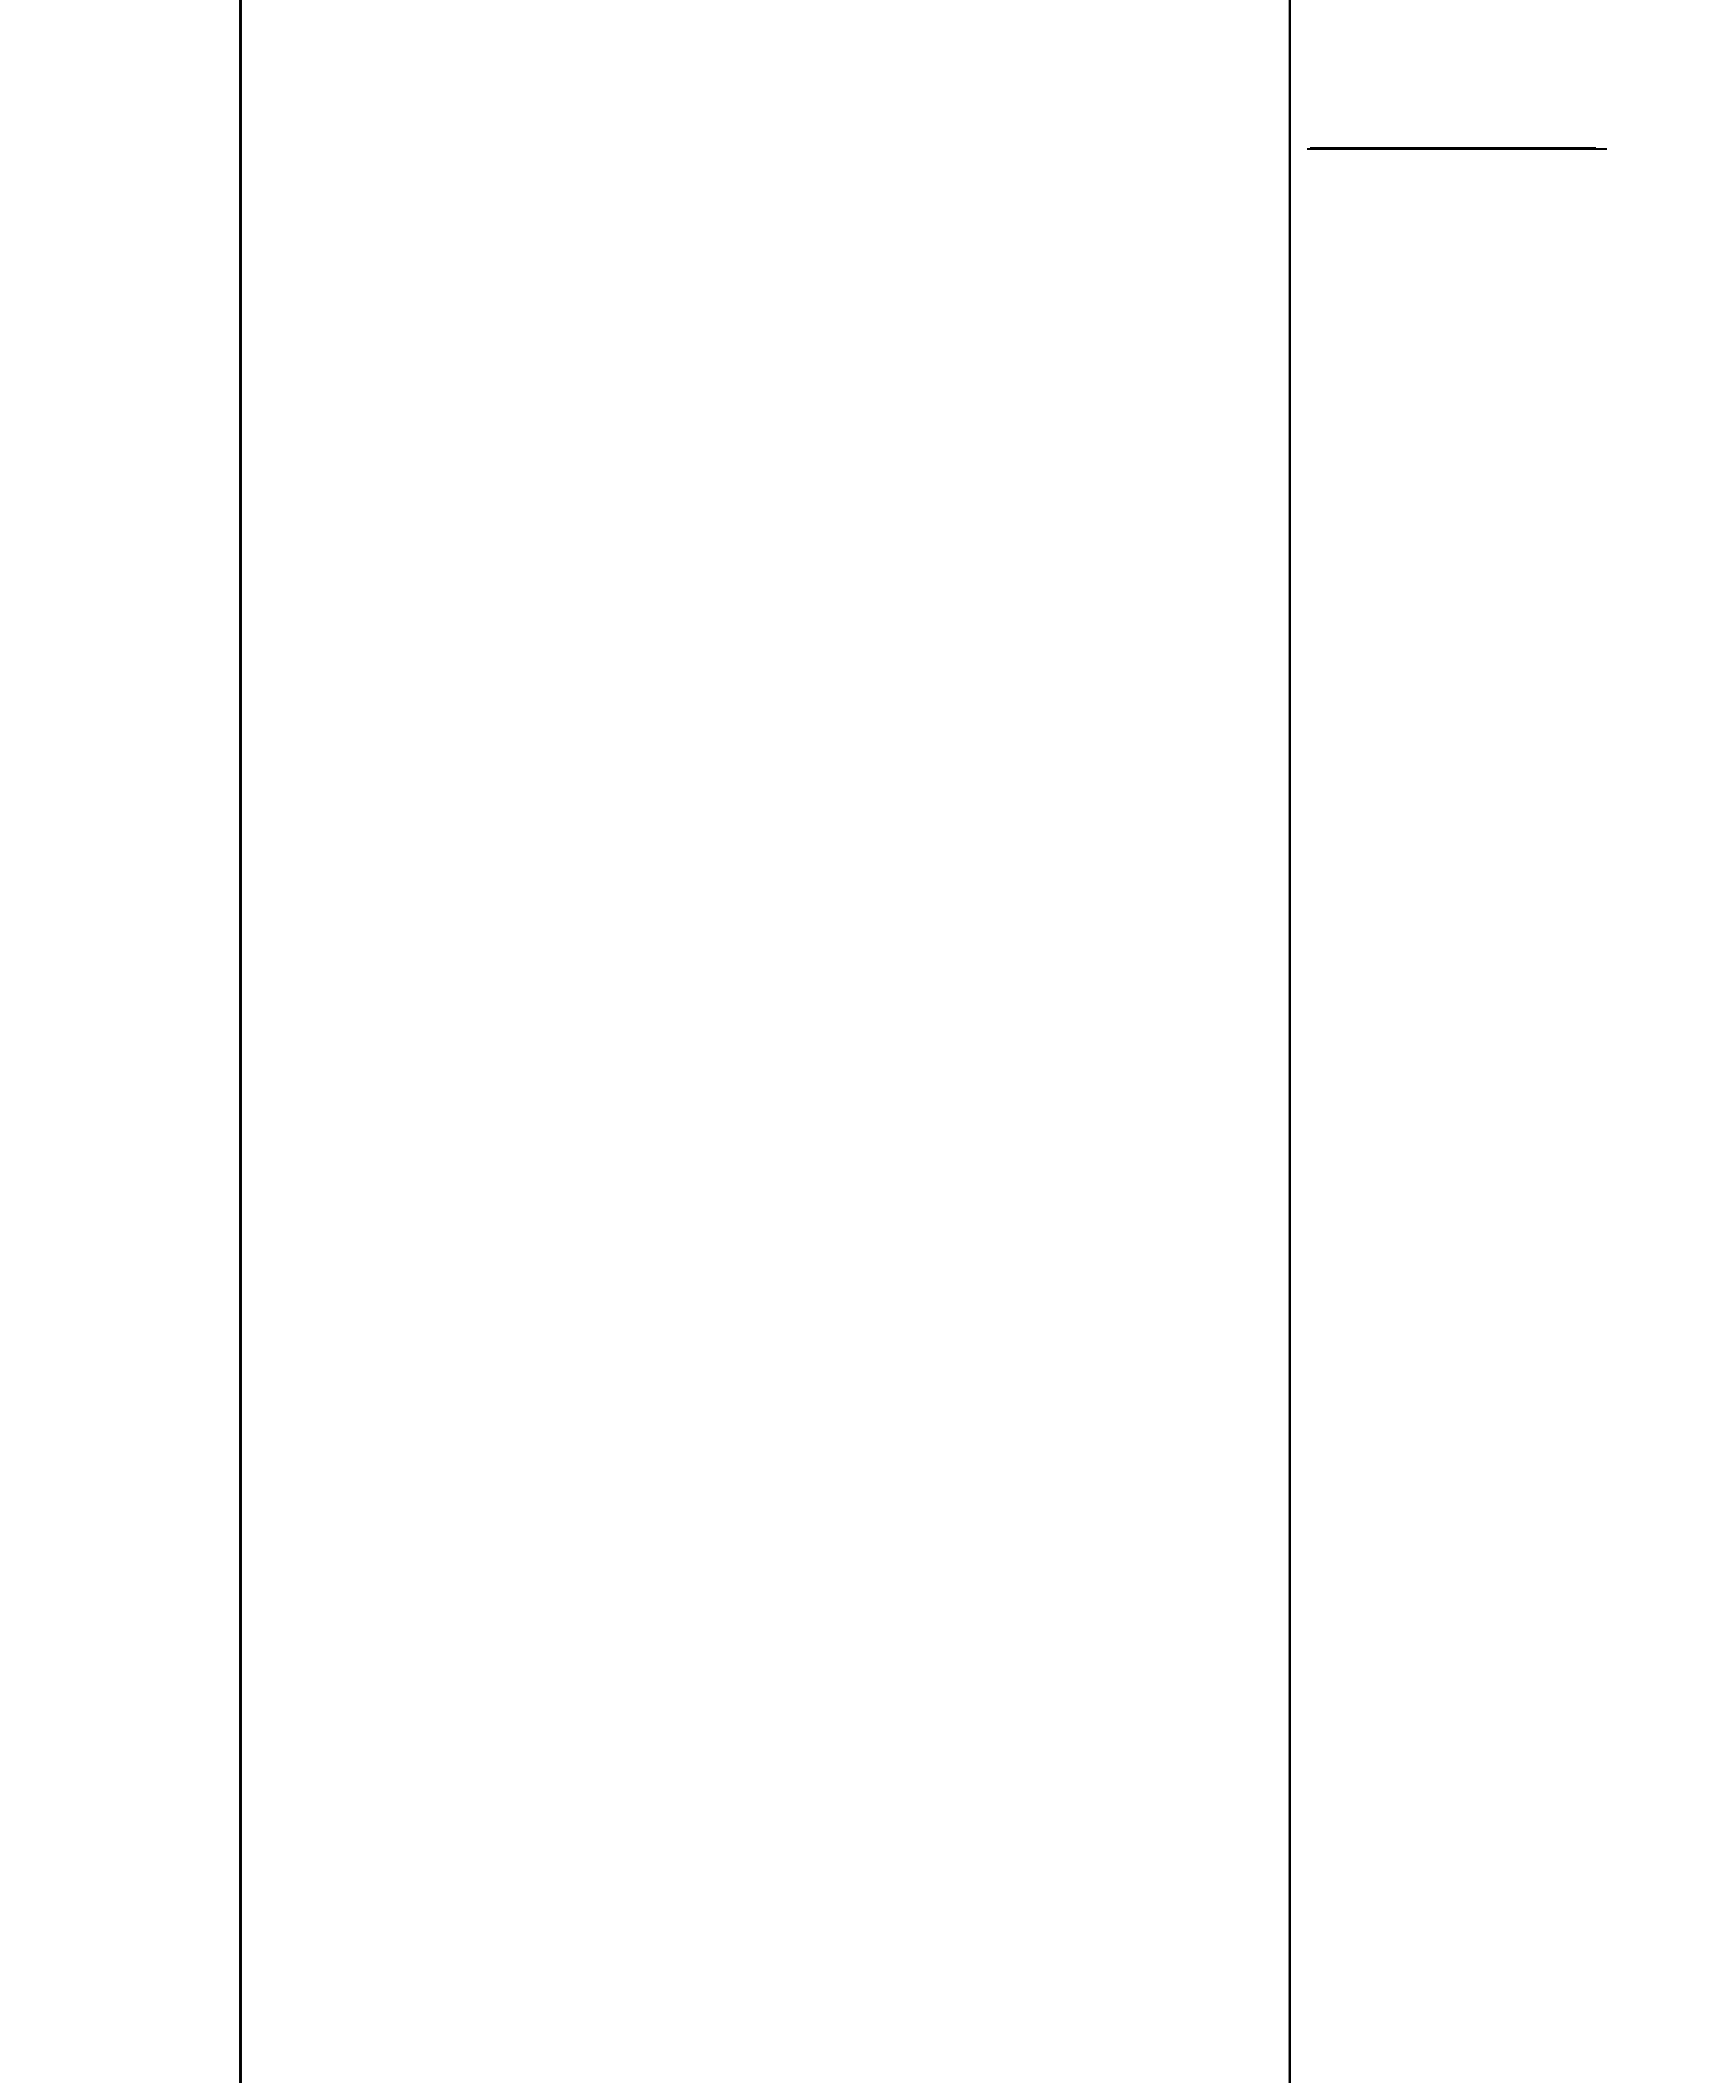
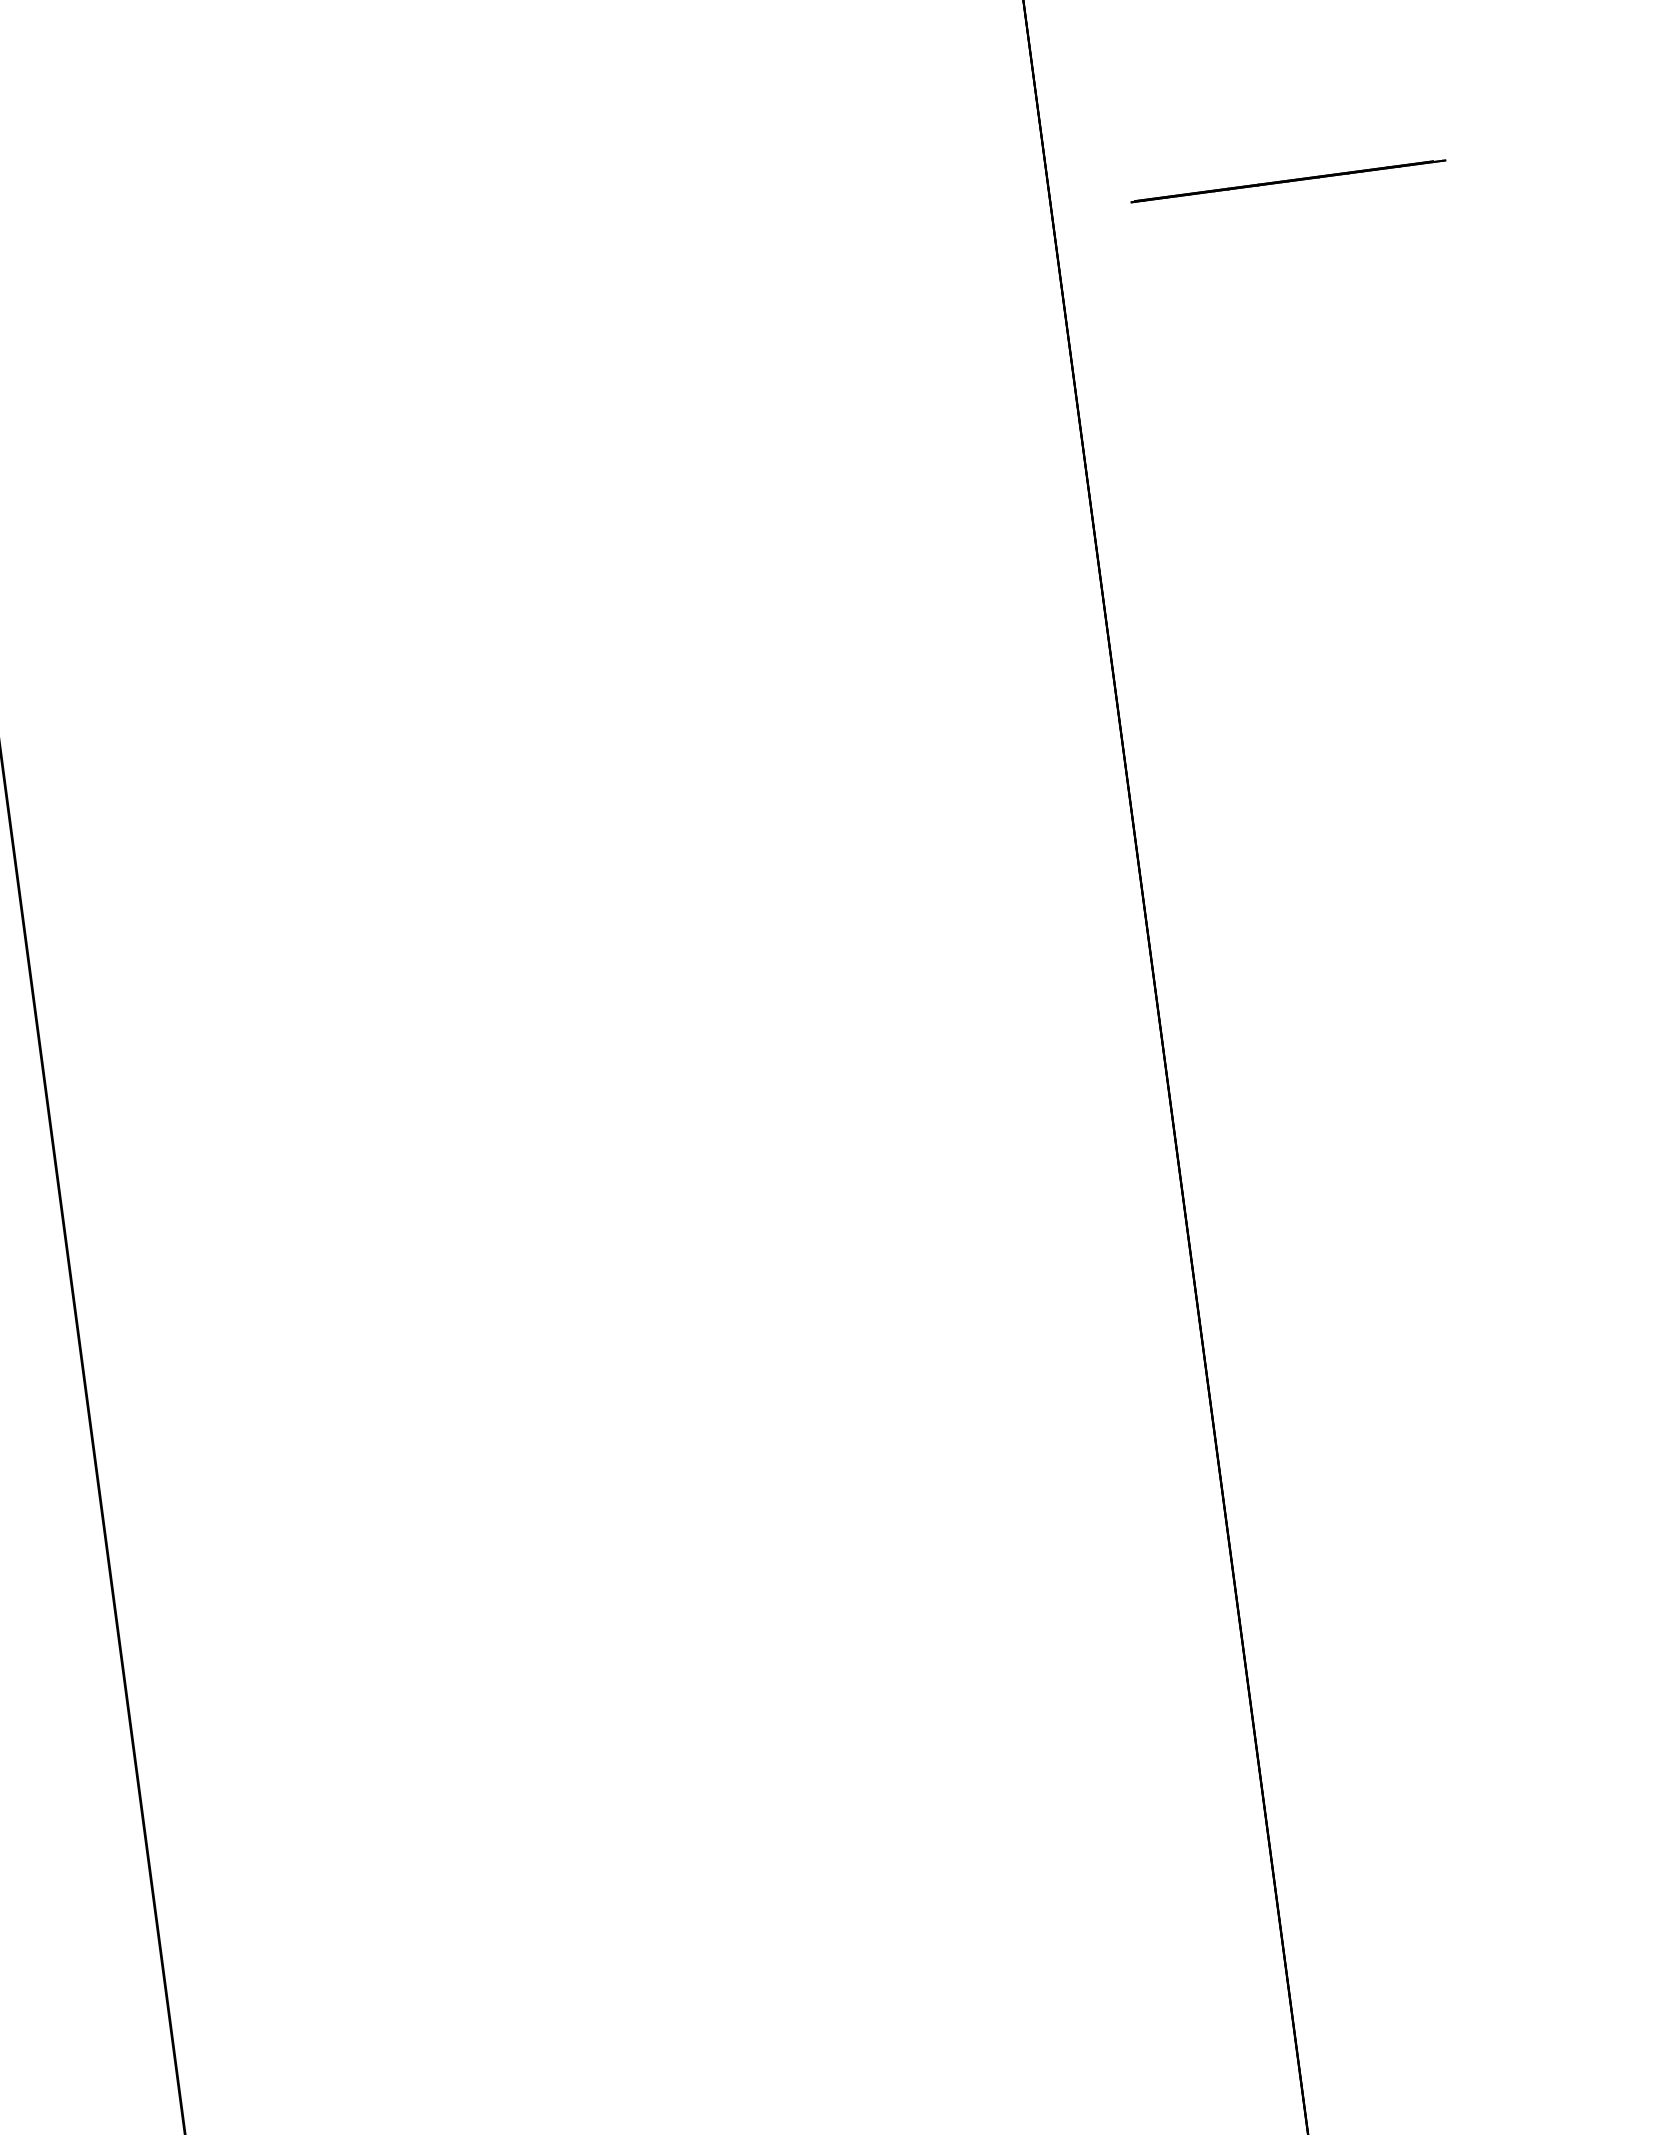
line: (1456, 148) -> (1287, 181), moved

